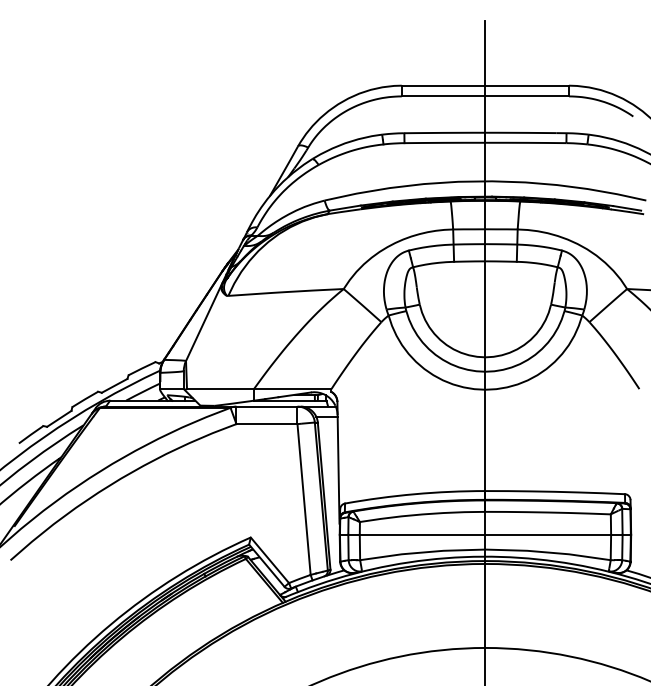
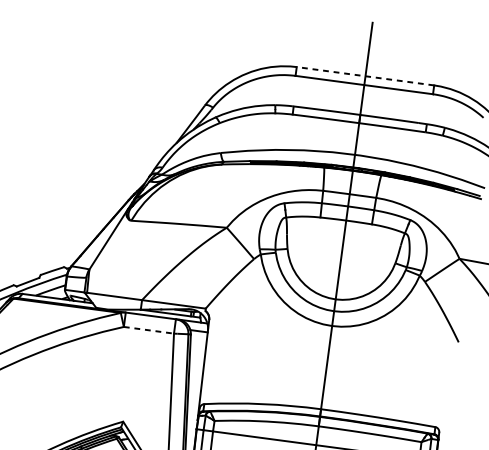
line: (485, 85) -> (365, 76), solid -> dashed
line: (266, 424) -> (148, 330), solid -> dashed

